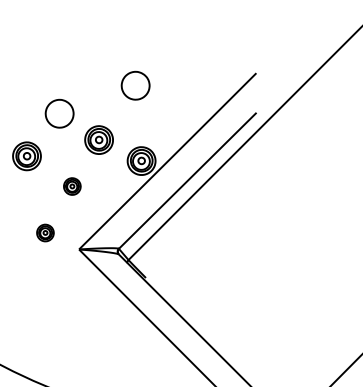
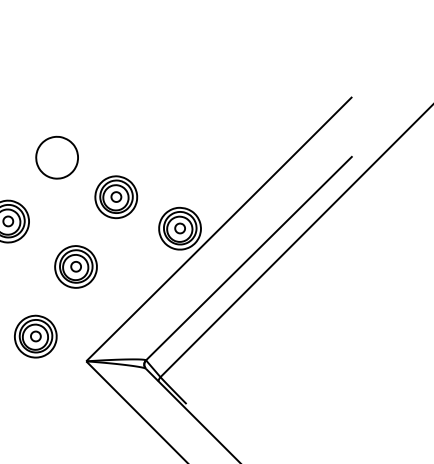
part: (135, 85) -> (170, 115), removed
part: (72, 186) -> (76, 266), size x1.67
part: (45, 232) -> (35, 335), size x1.67

